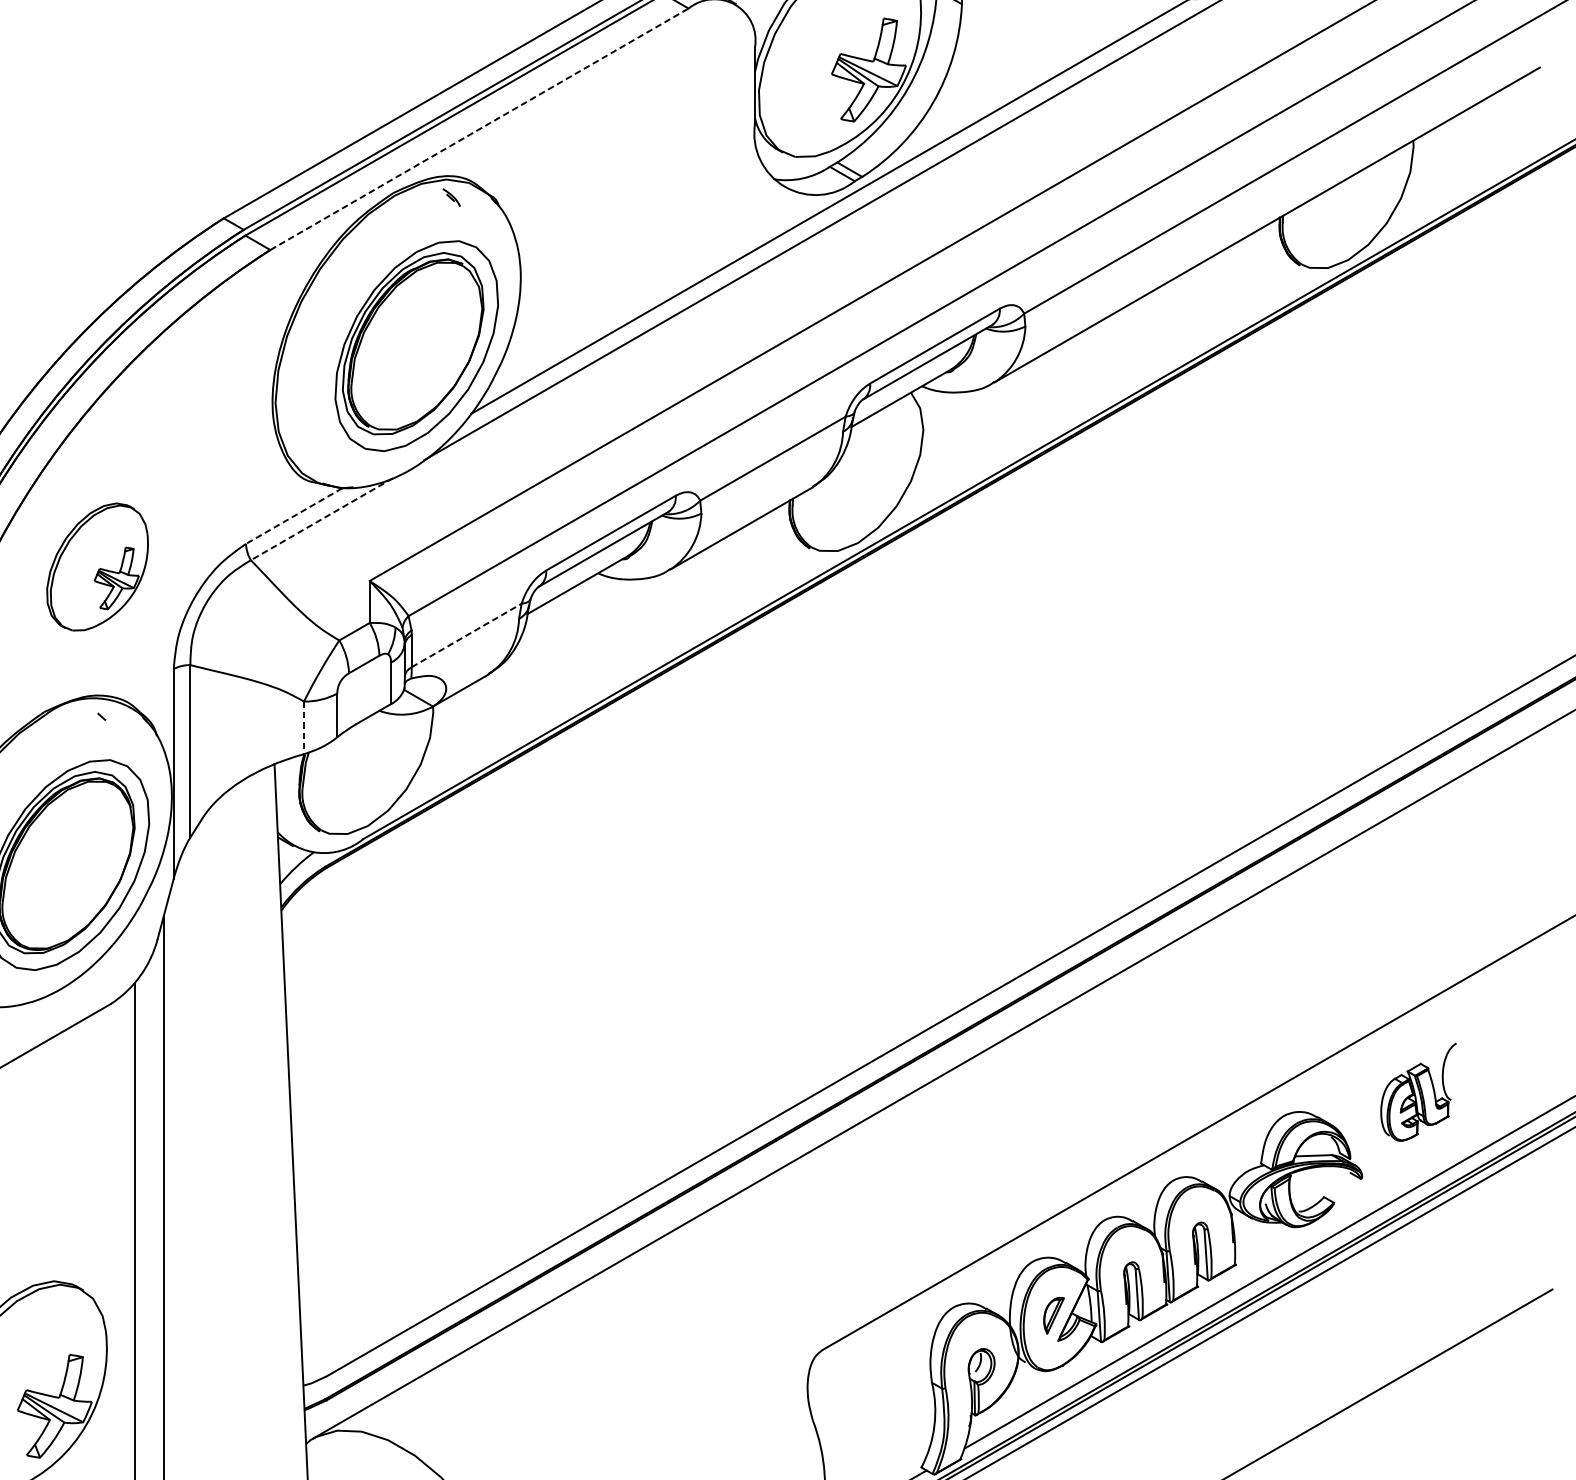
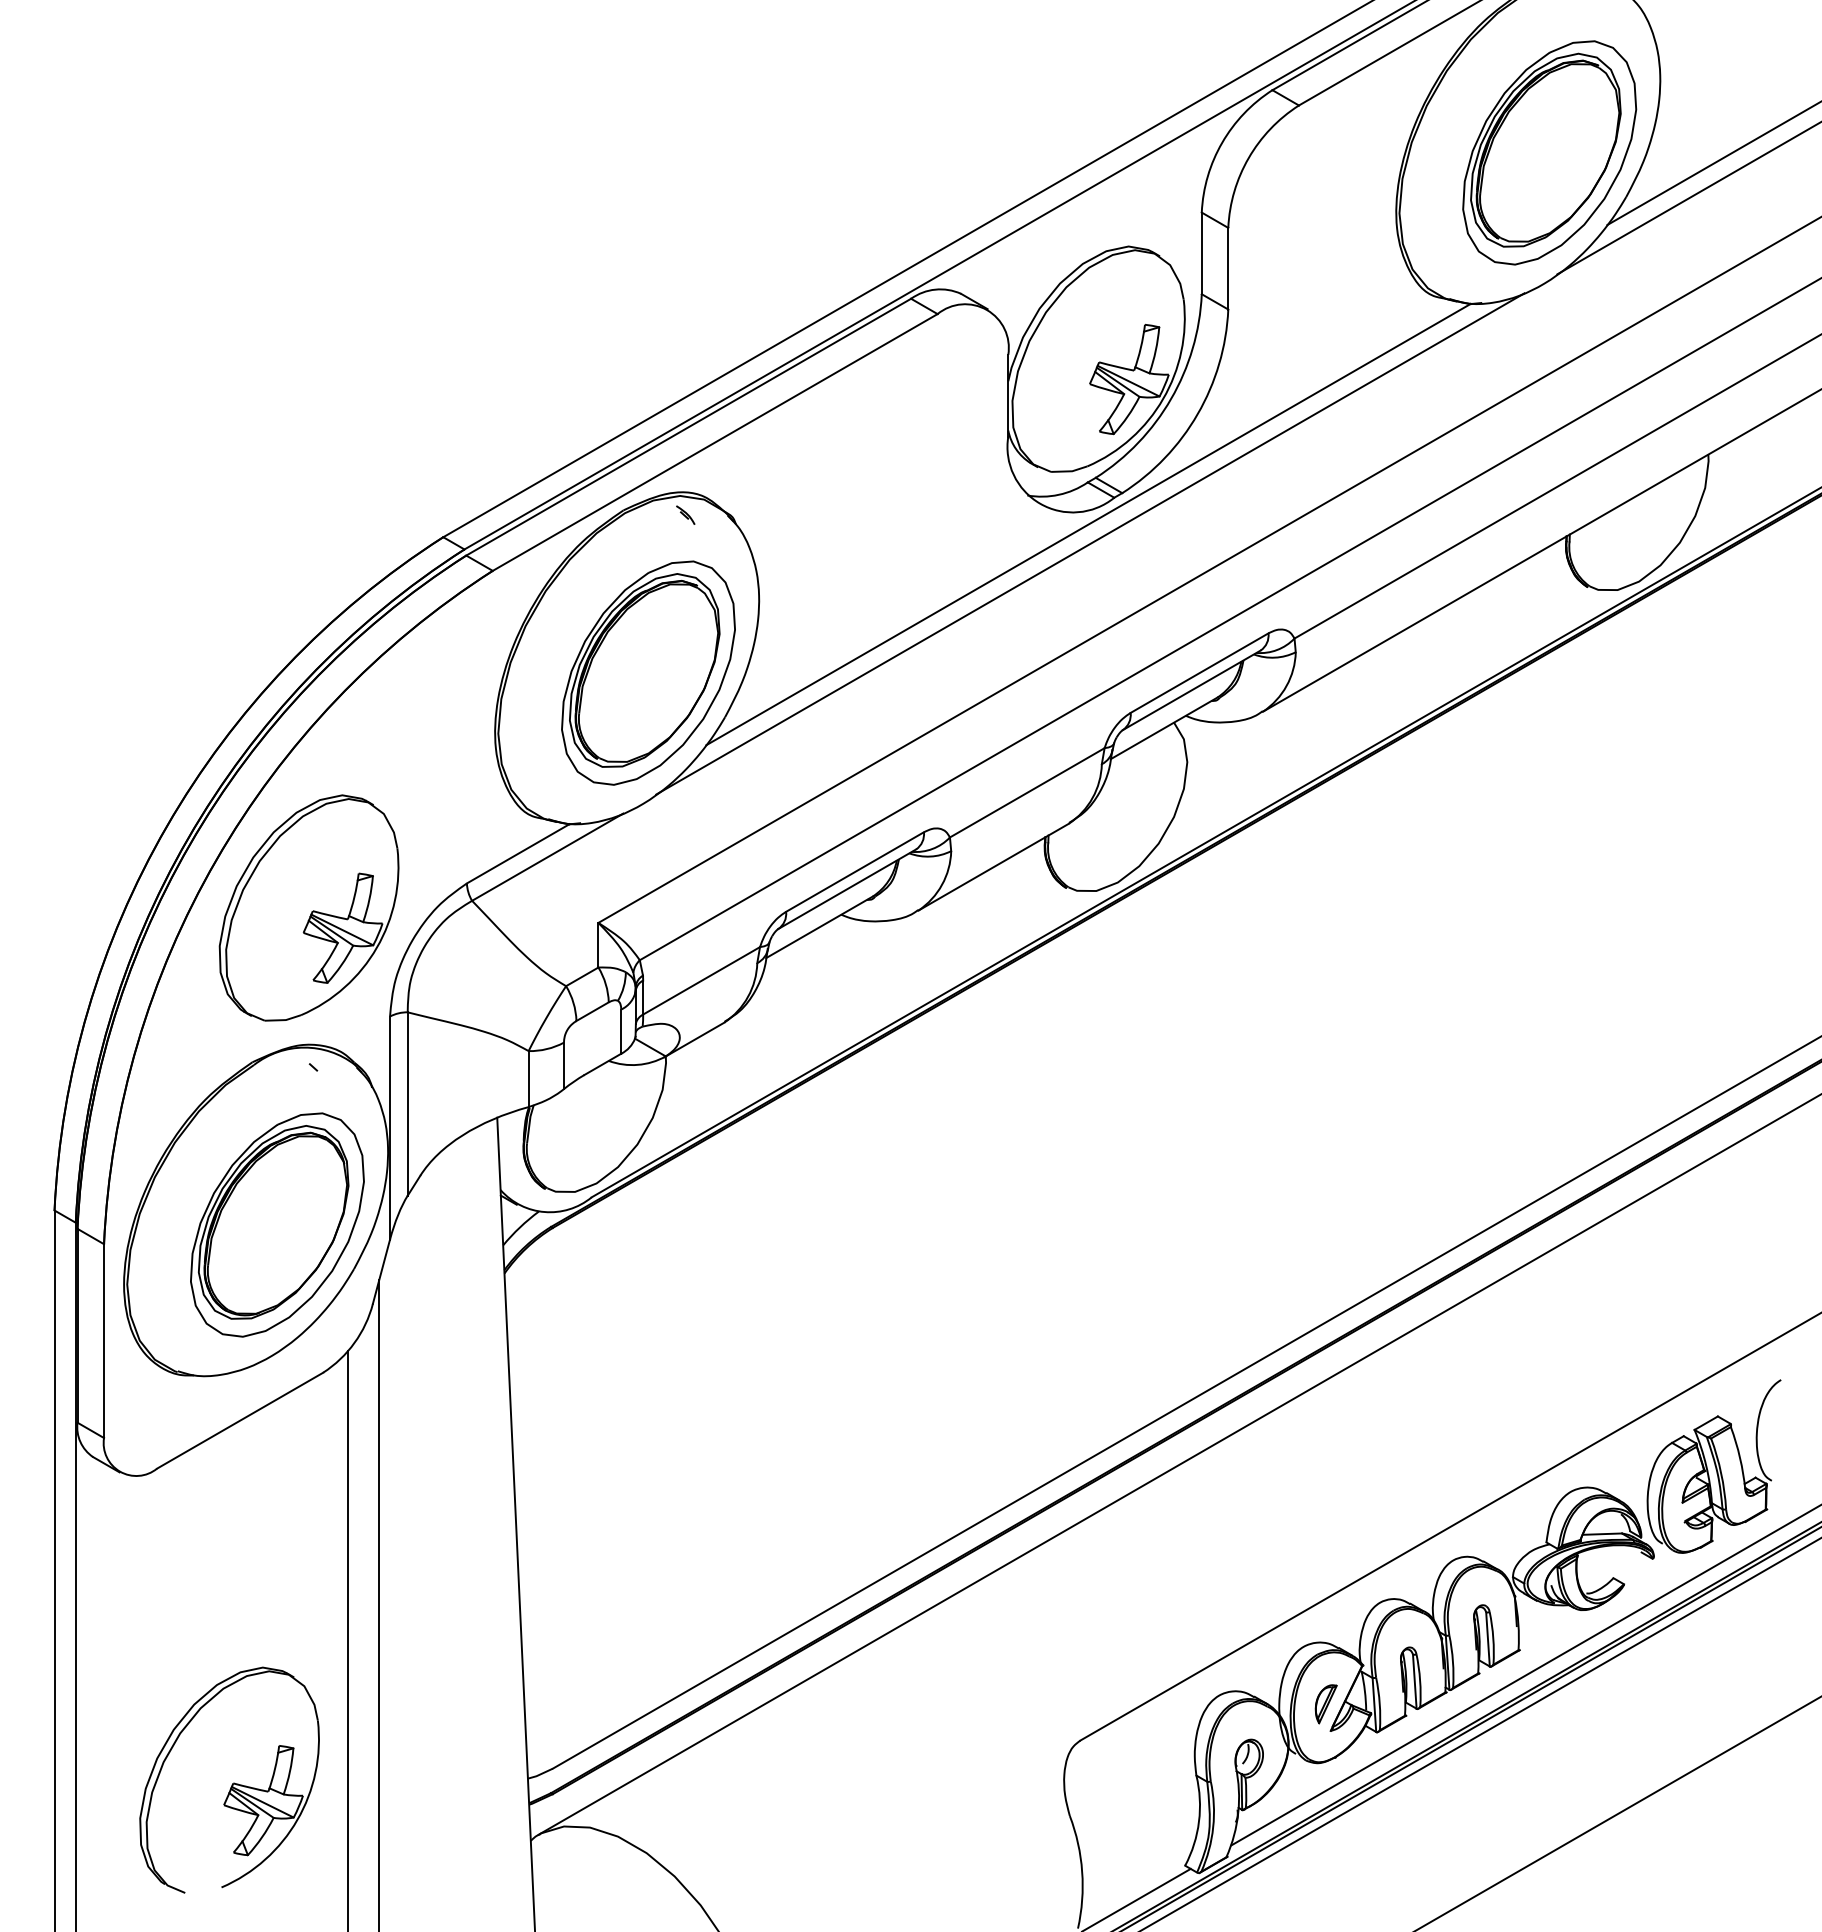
line: (479, 129) -> (715, 442), dashed -> solid
line: (293, 516) -> (517, 854), dashed -> solid
line: (321, 519) -> (547, 857), dashed -> solid
part: (97, 566) -> (308, 907), size x1.67
line: (467, 635) -> (702, 980), dashed -> solid
line: (303, 728) -> (528, 1079), dashed -> solid
part: (1418, 1092) -> (1713, 1466), size x1.67

